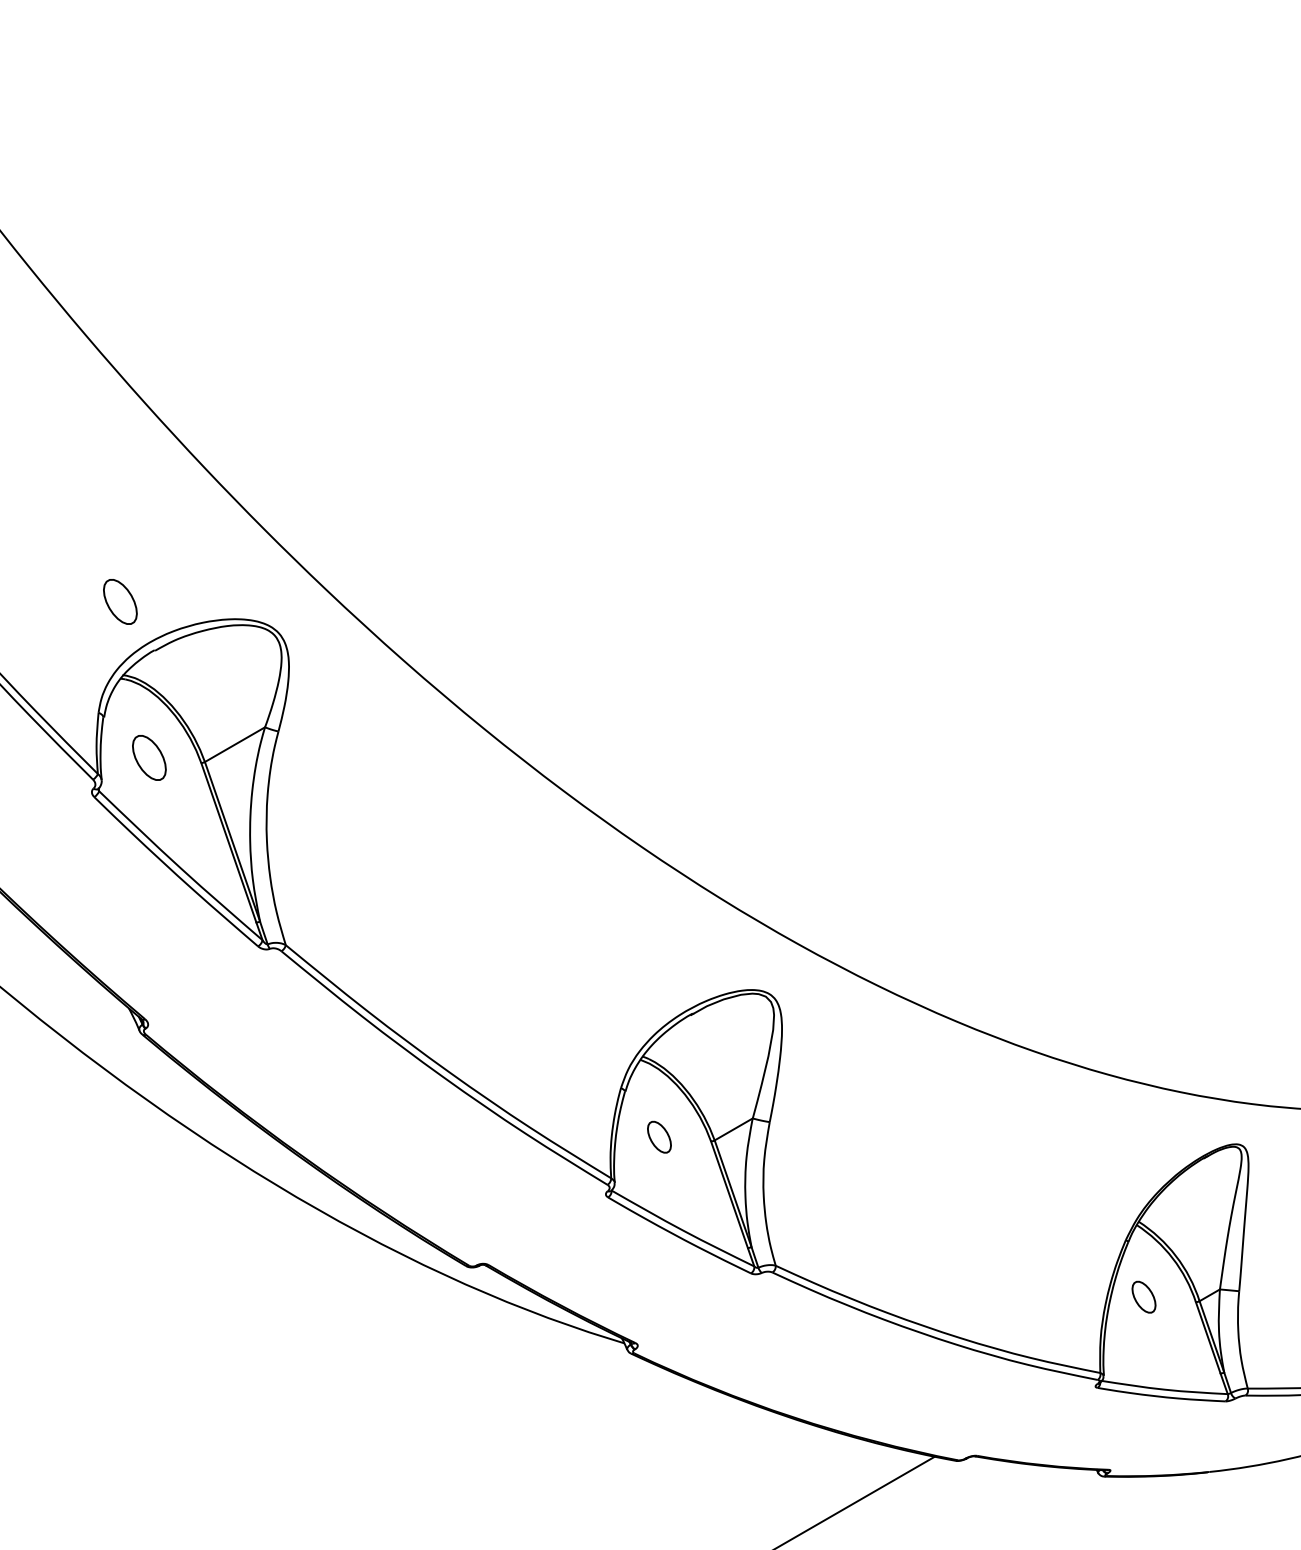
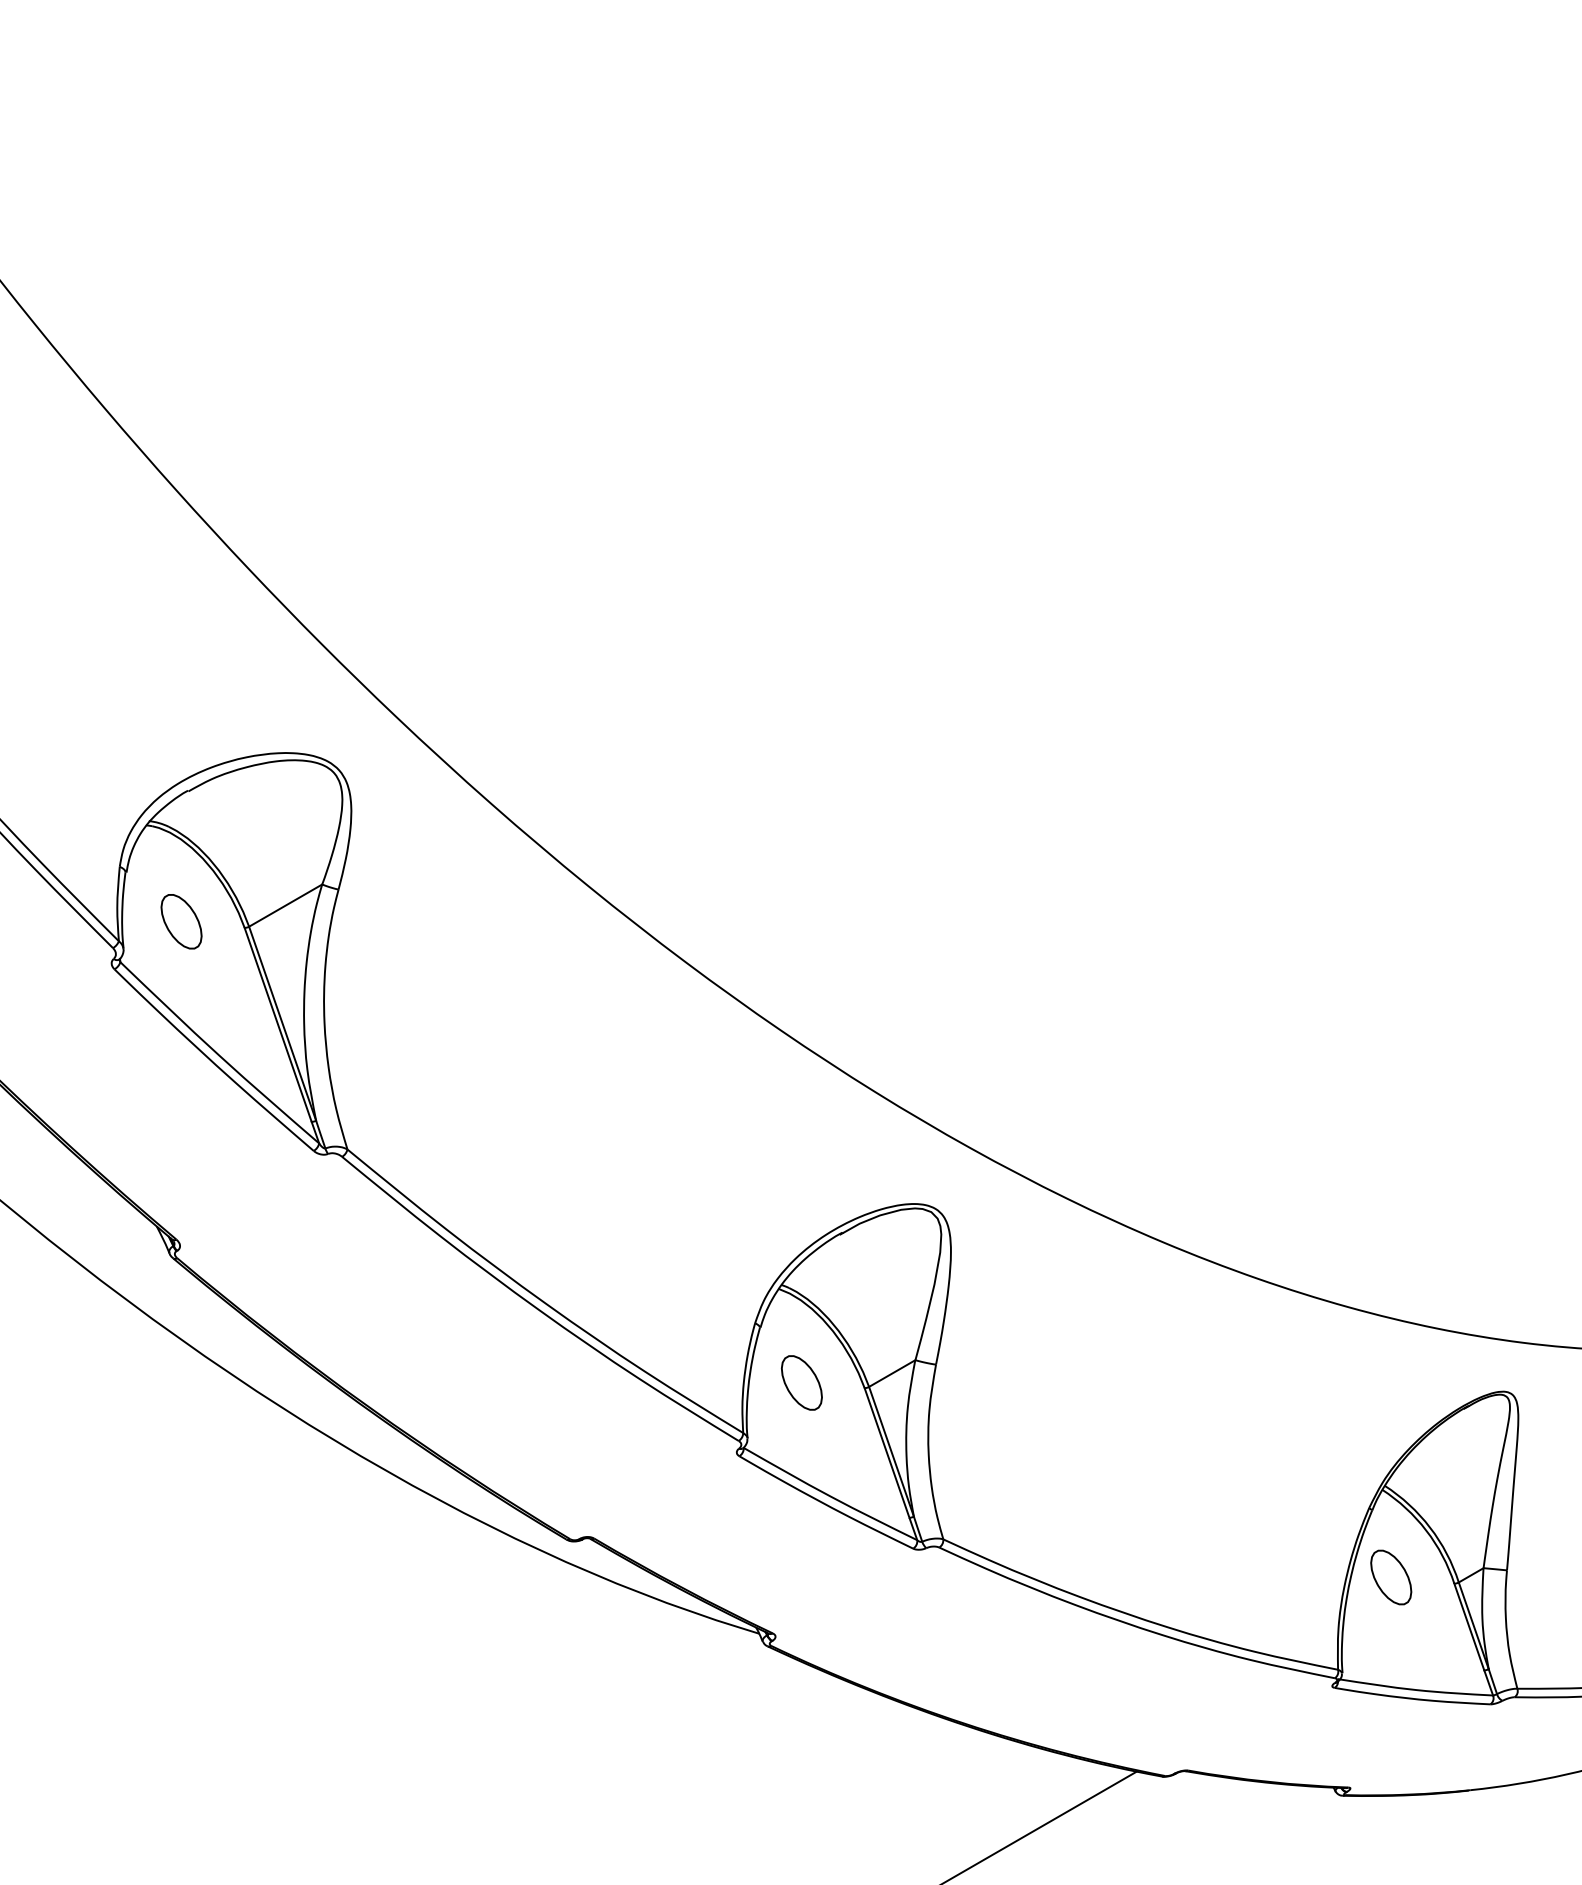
part: (120, 601) -> (146, 731), removed
part: (659, 1137) -> (801, 1383), size x1.43
part: (1143, 1297) -> (1390, 1577), size x1.43

